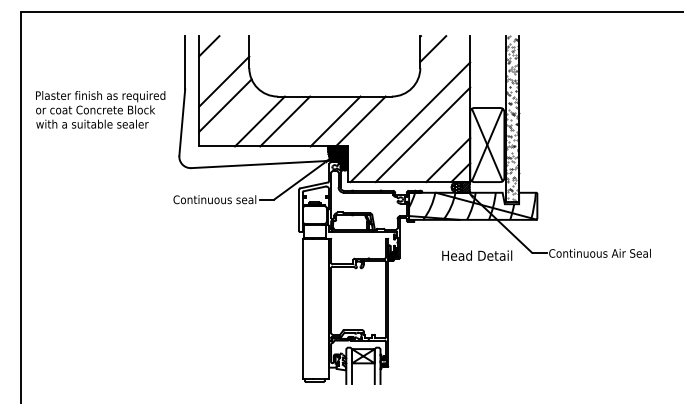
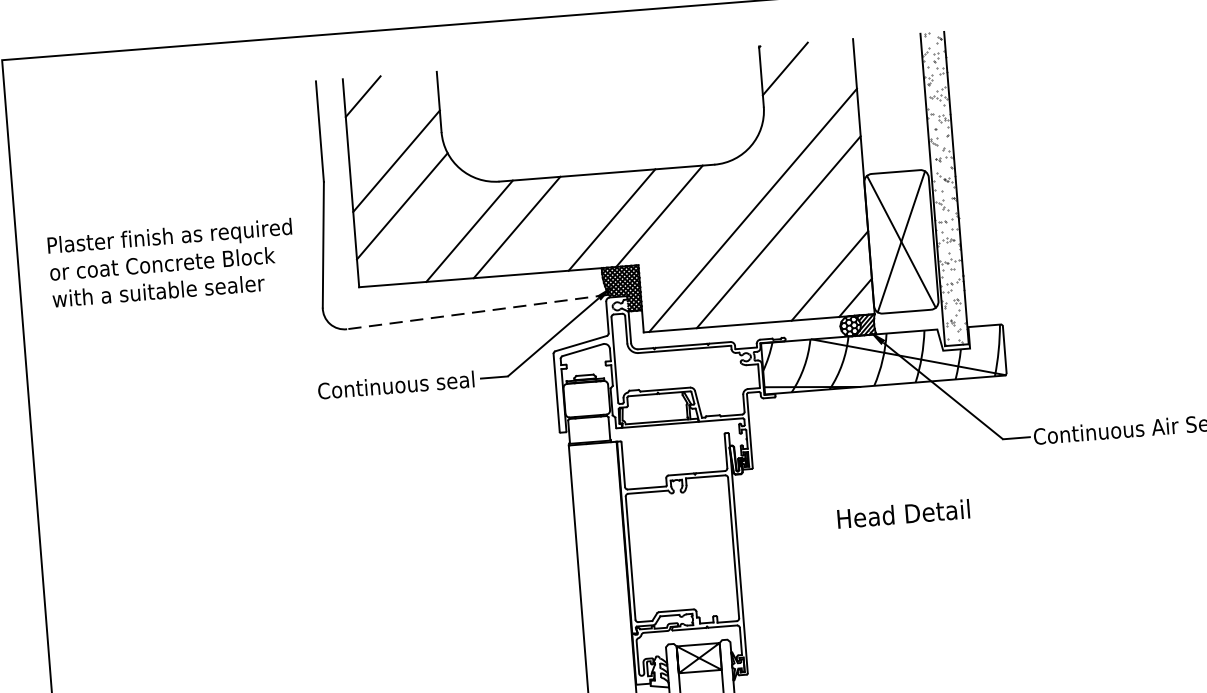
text: (100, 109) -> (171, 262), moved
line: (261, 164) -> (478, 311), solid -> dashed
text: (477, 255) -> (904, 513), moved

